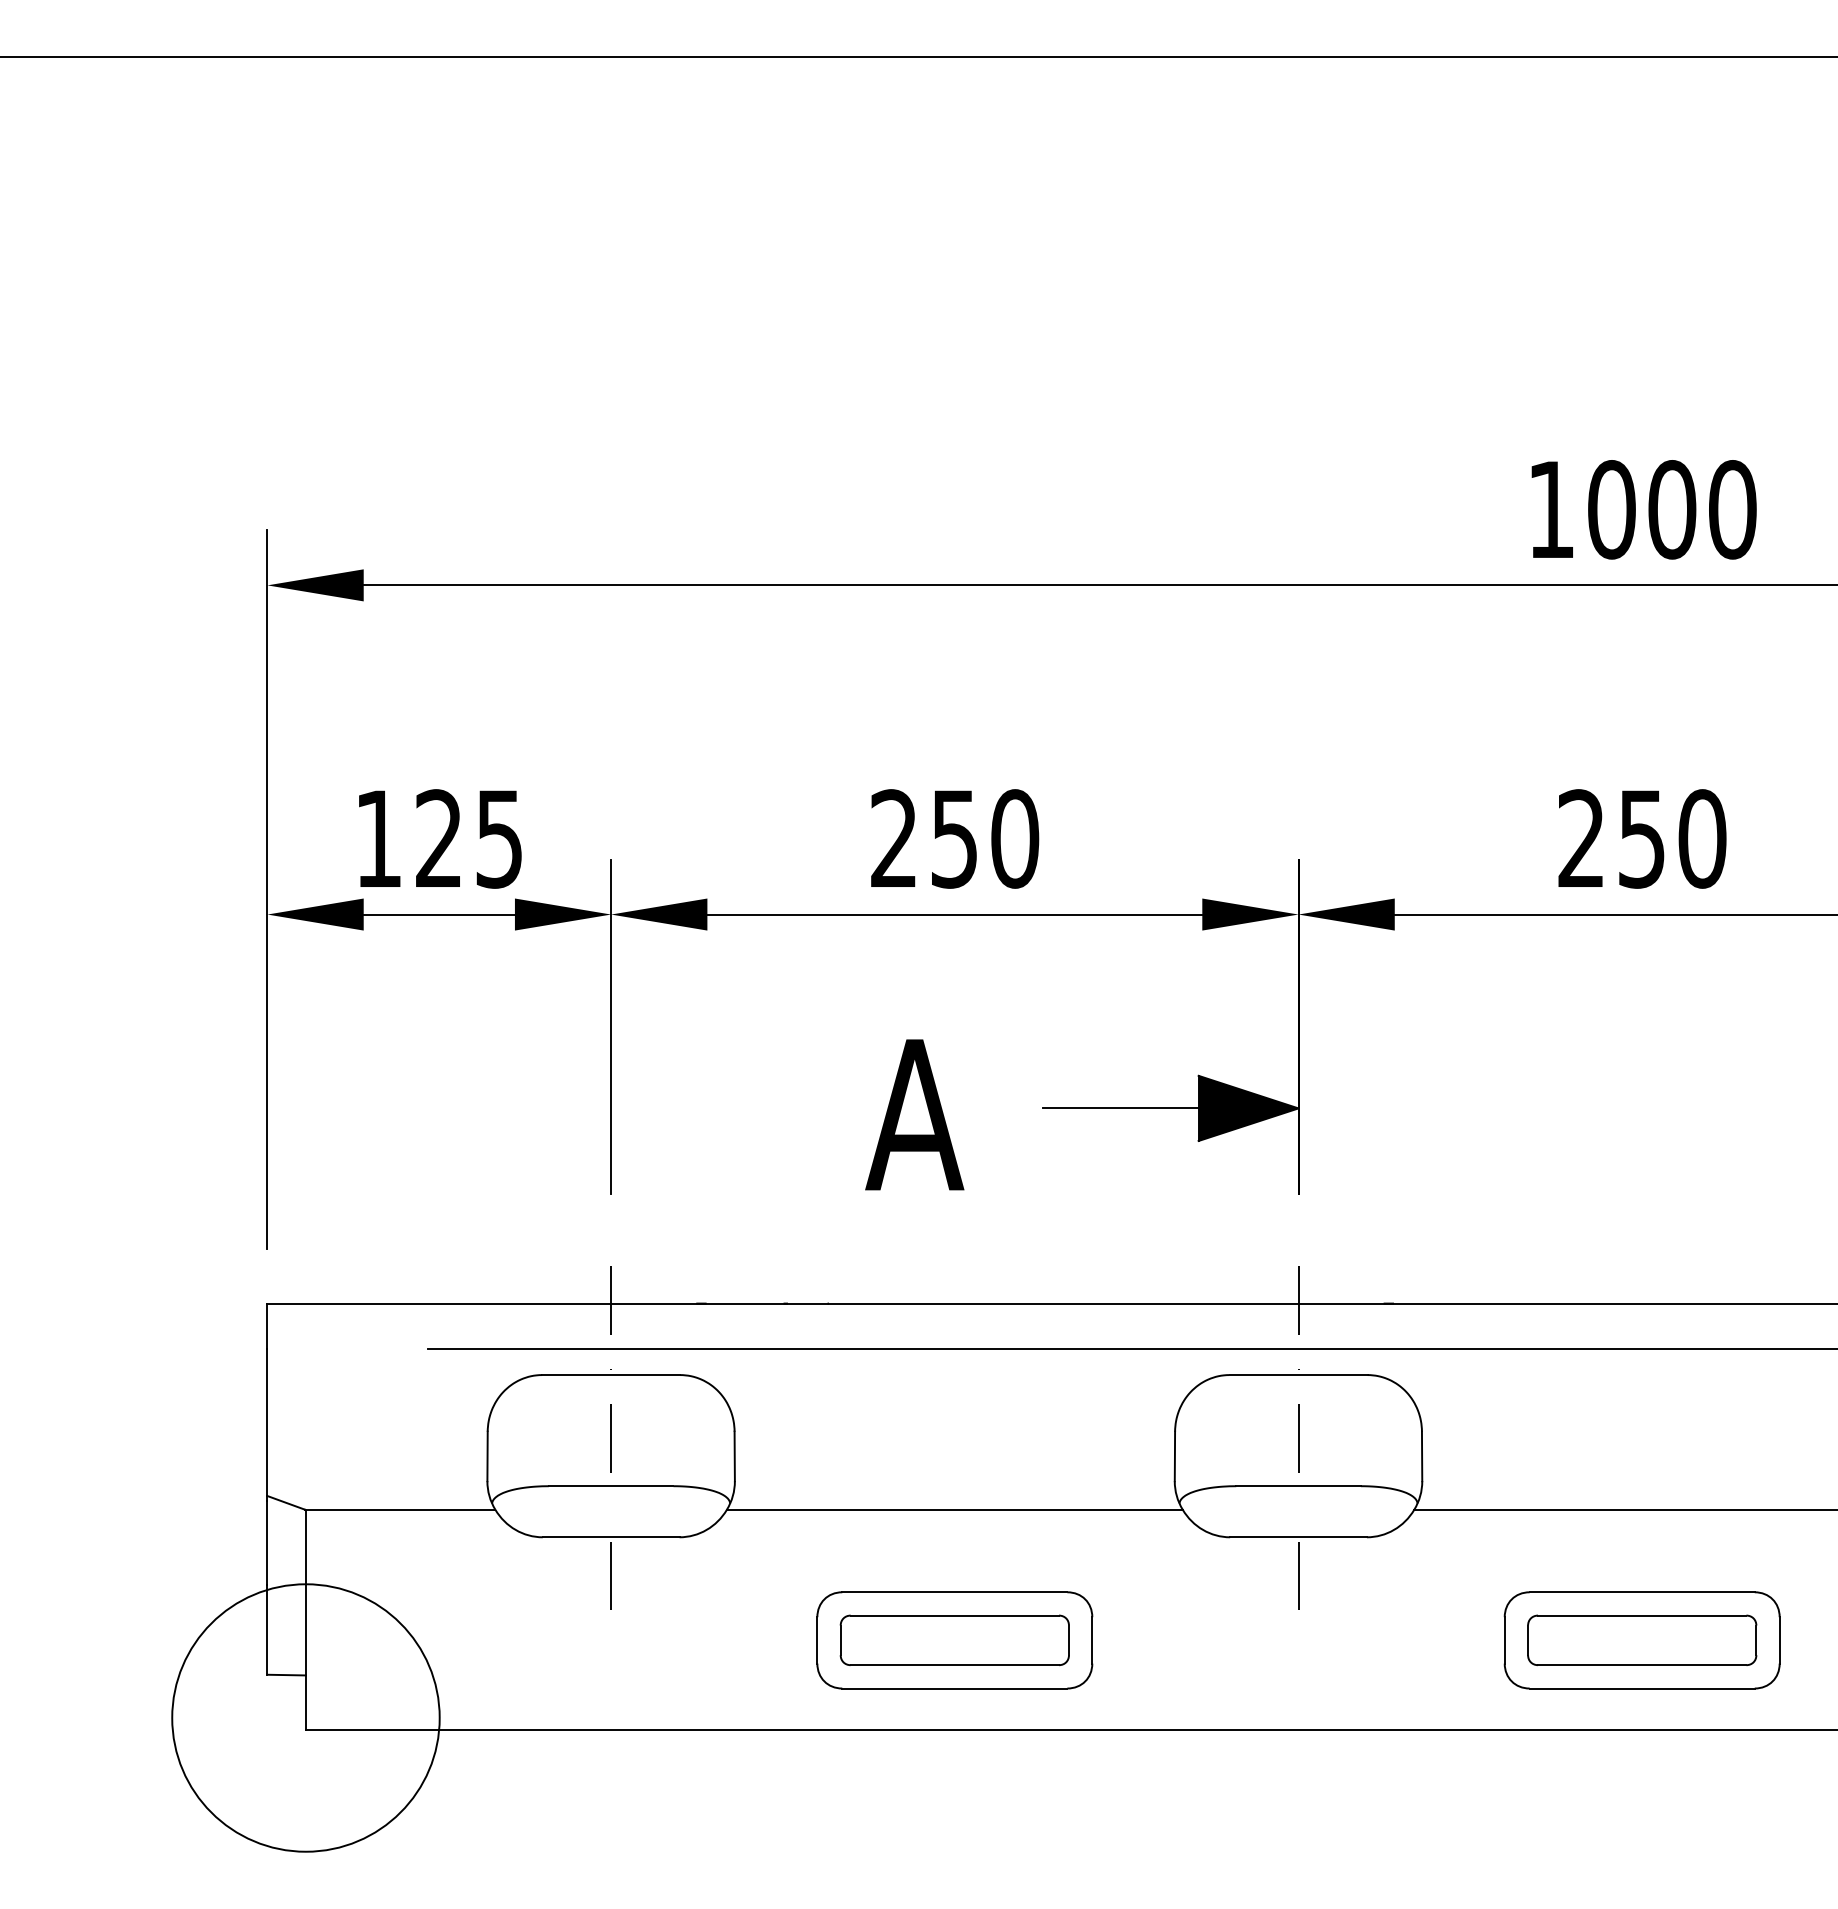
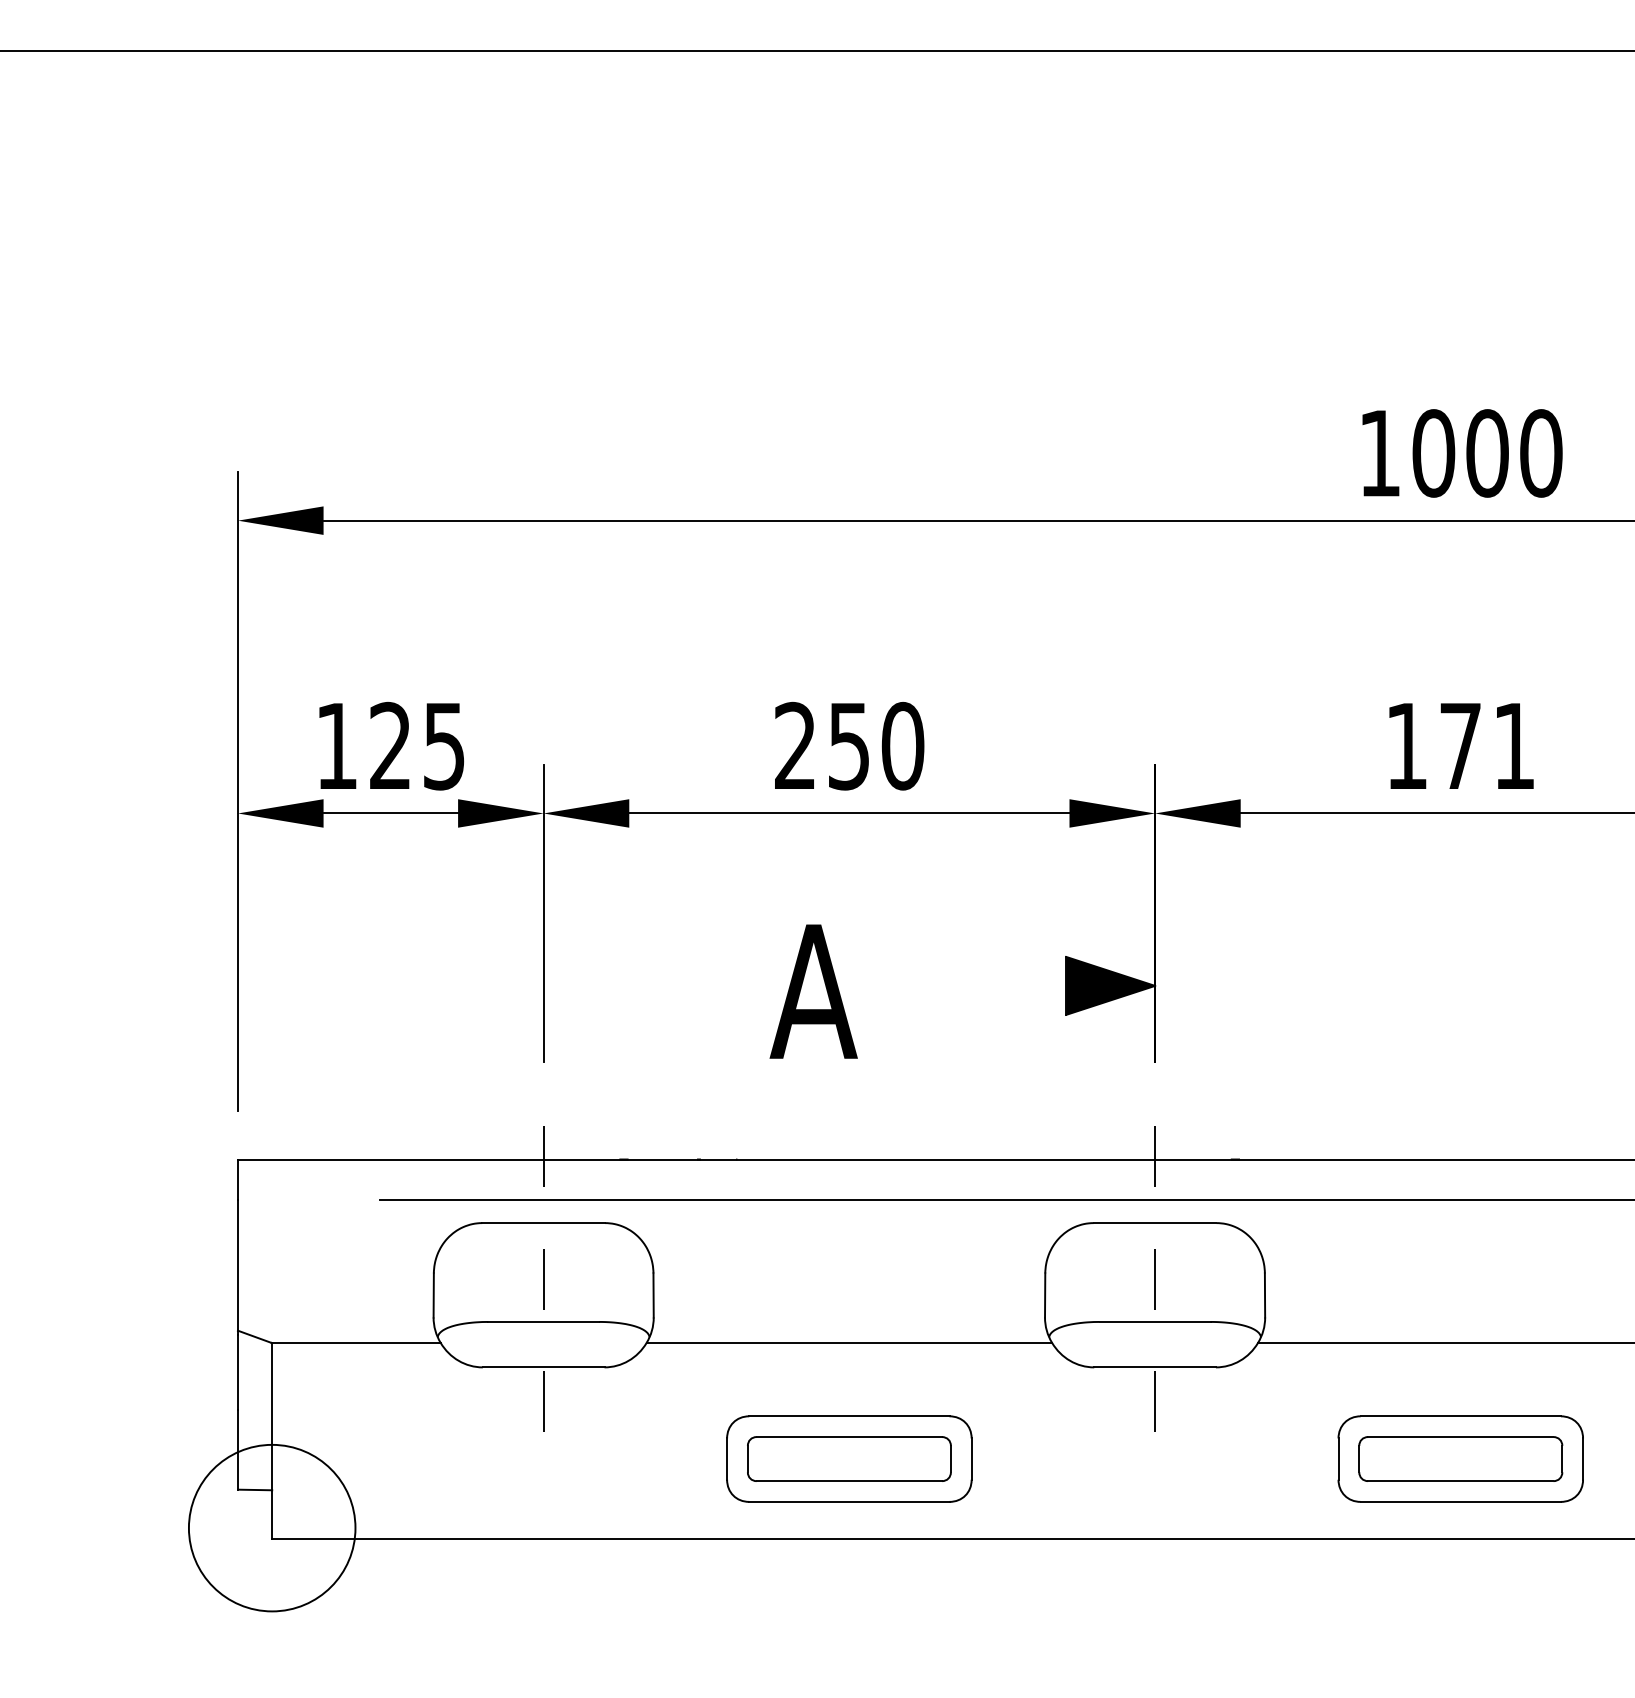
text: (1642, 838) -> (1461, 745), 250 -> 171
line: (1120, 1108) -> (996, 985), removed
circle: (305, 1717) -> (271, 1527), size x0.7

